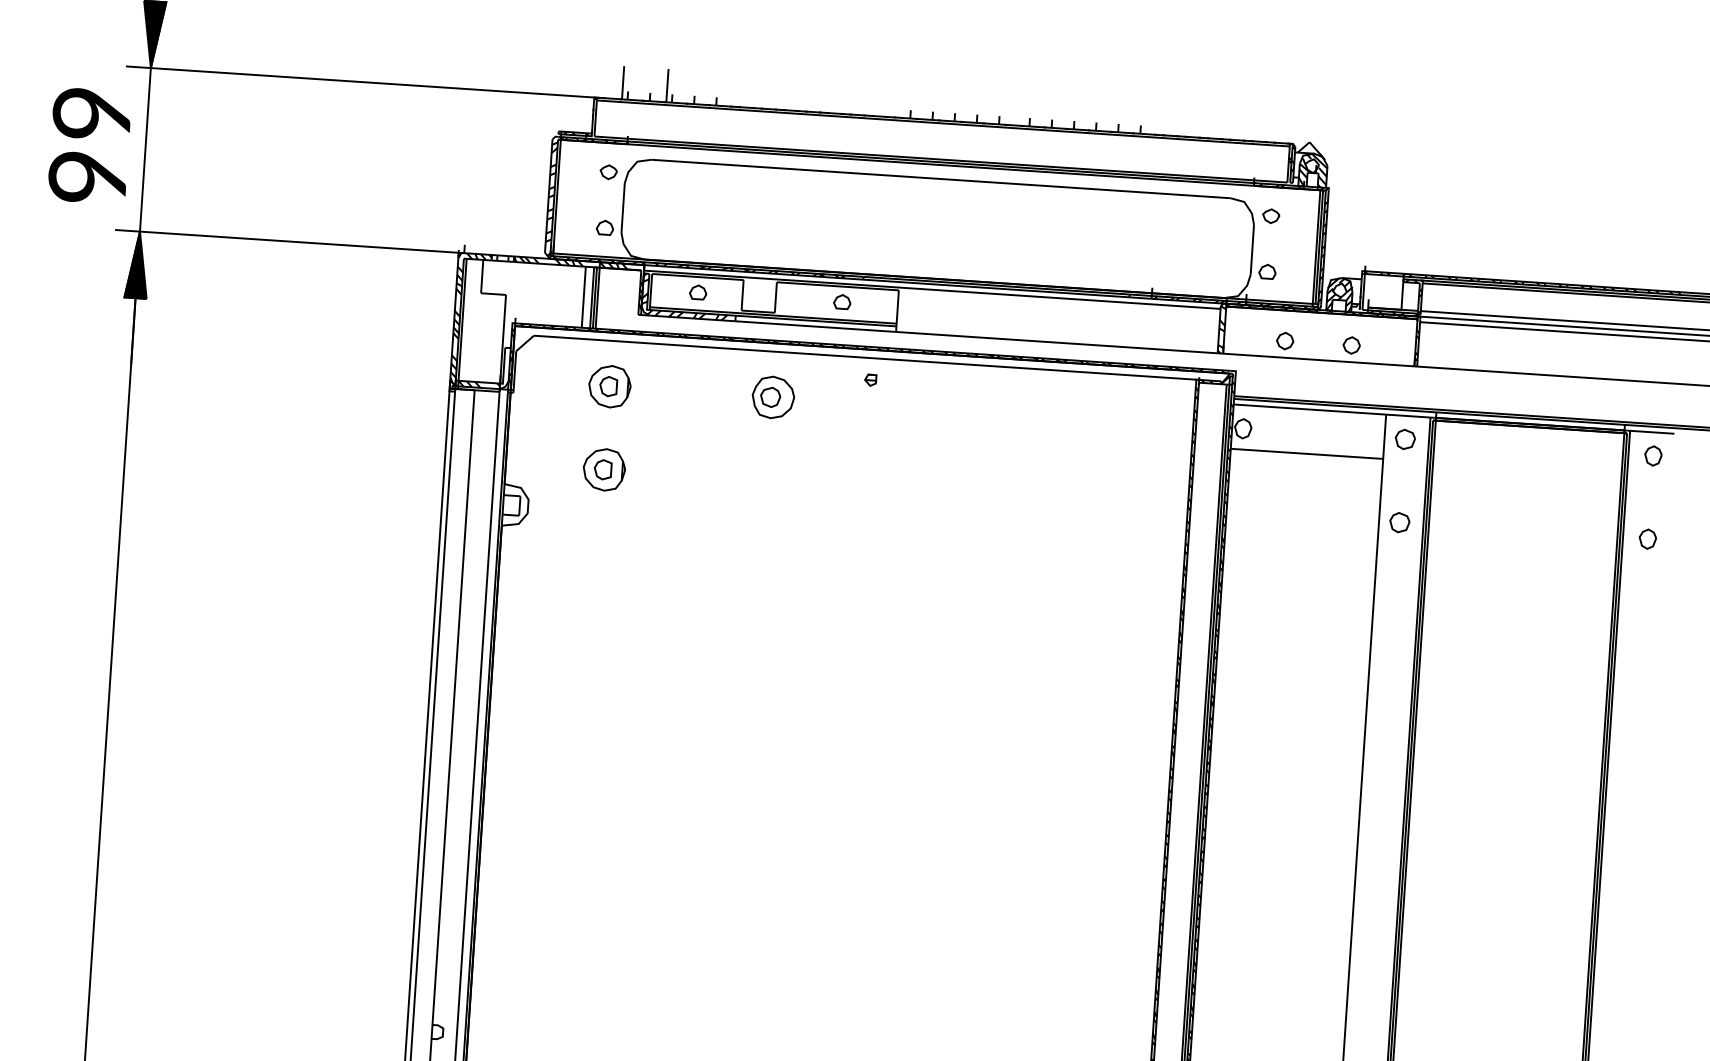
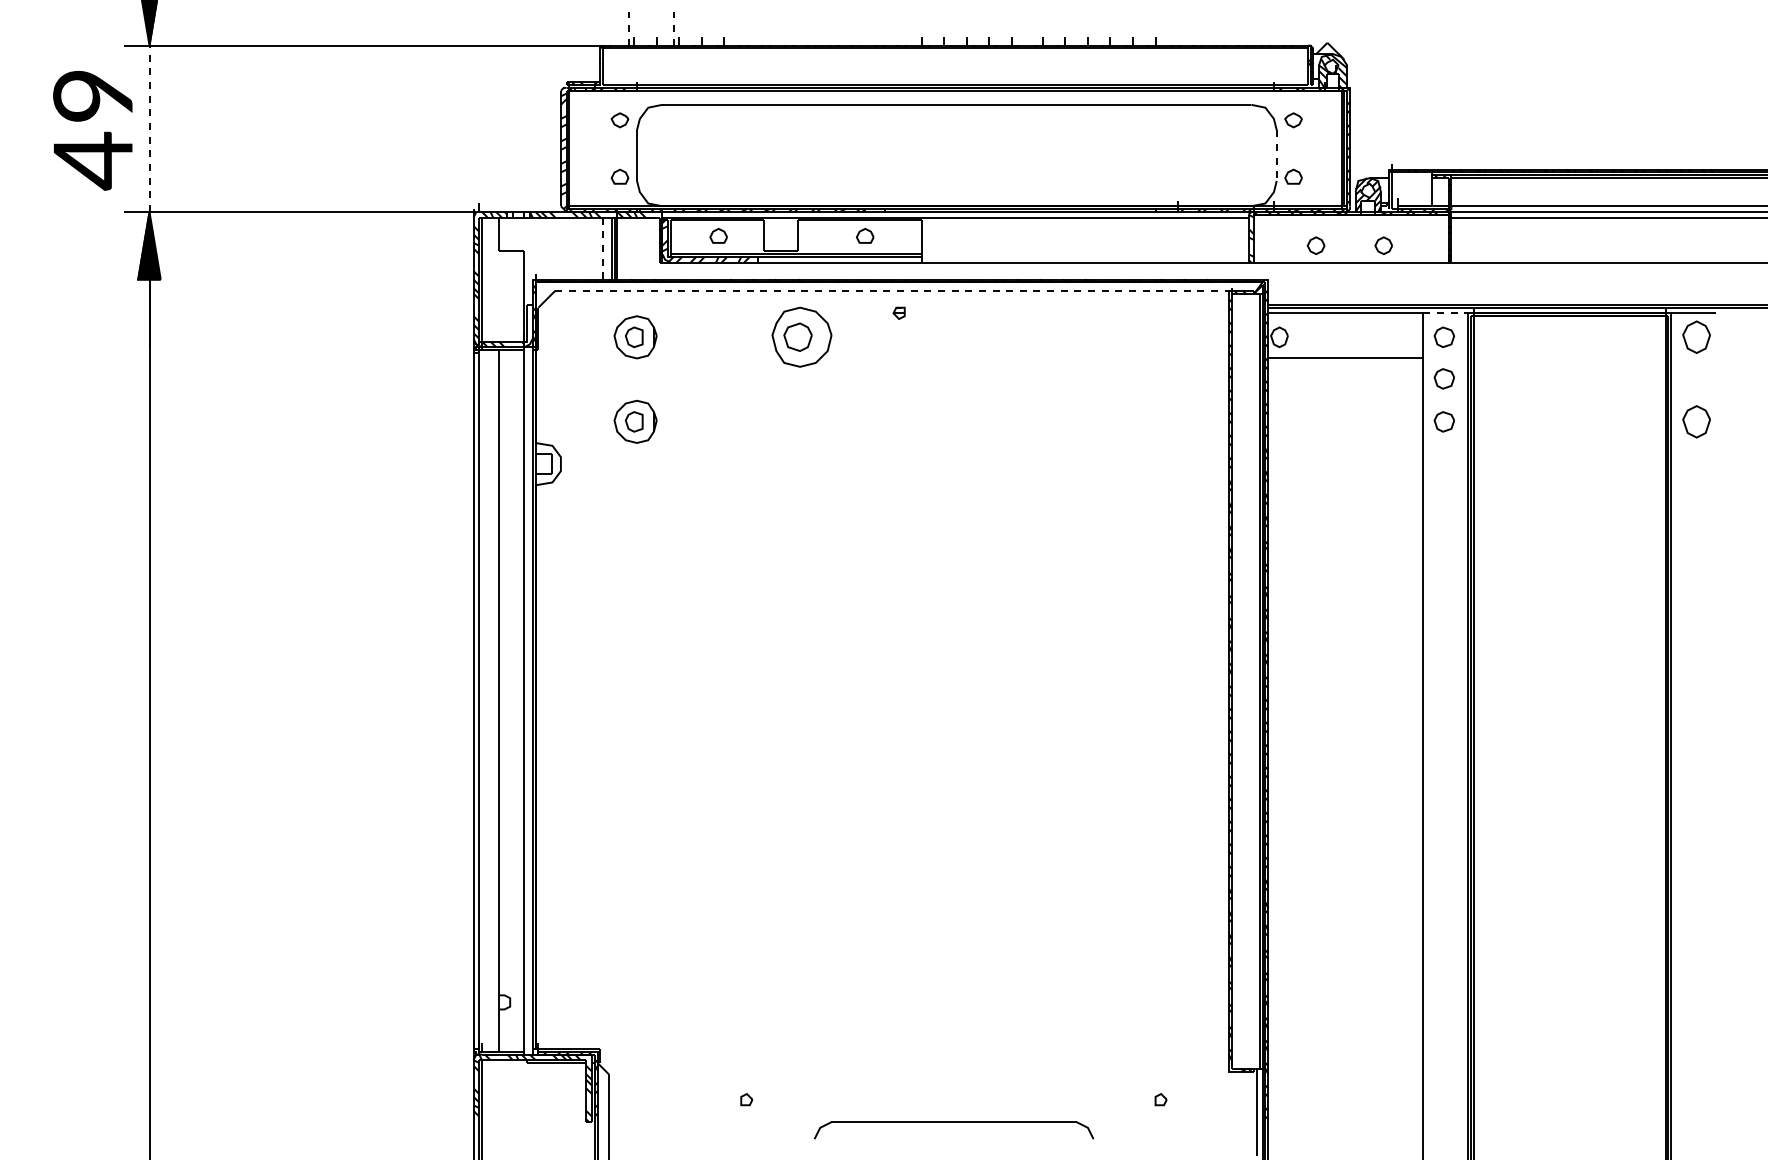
line: (623, 82) -> (628, 28), solid -> dashed
line: (667, 85) -> (673, 28), solid -> dashed
line: (145, 149) -> (149, 128), solid -> dashed
text: (87, 177) -> (92, 160), 9 -> 4
line: (1252, 250) -> (1276, 156), solid -> dashed
line: (584, 298) -> (603, 249), solid -> dashed
line: (865, 357) -> (892, 290), solid -> dashed
part: (773, 397) -> (801, 337), size x1.4
line: (1408, 416) -> (1445, 313), solid -> dashed
part: (1653, 456) -> (1696, 337), size x1.6
part: (1401, 479) -> (1443, 378), added
part: (1647, 538) -> (1696, 421), size x1.6

